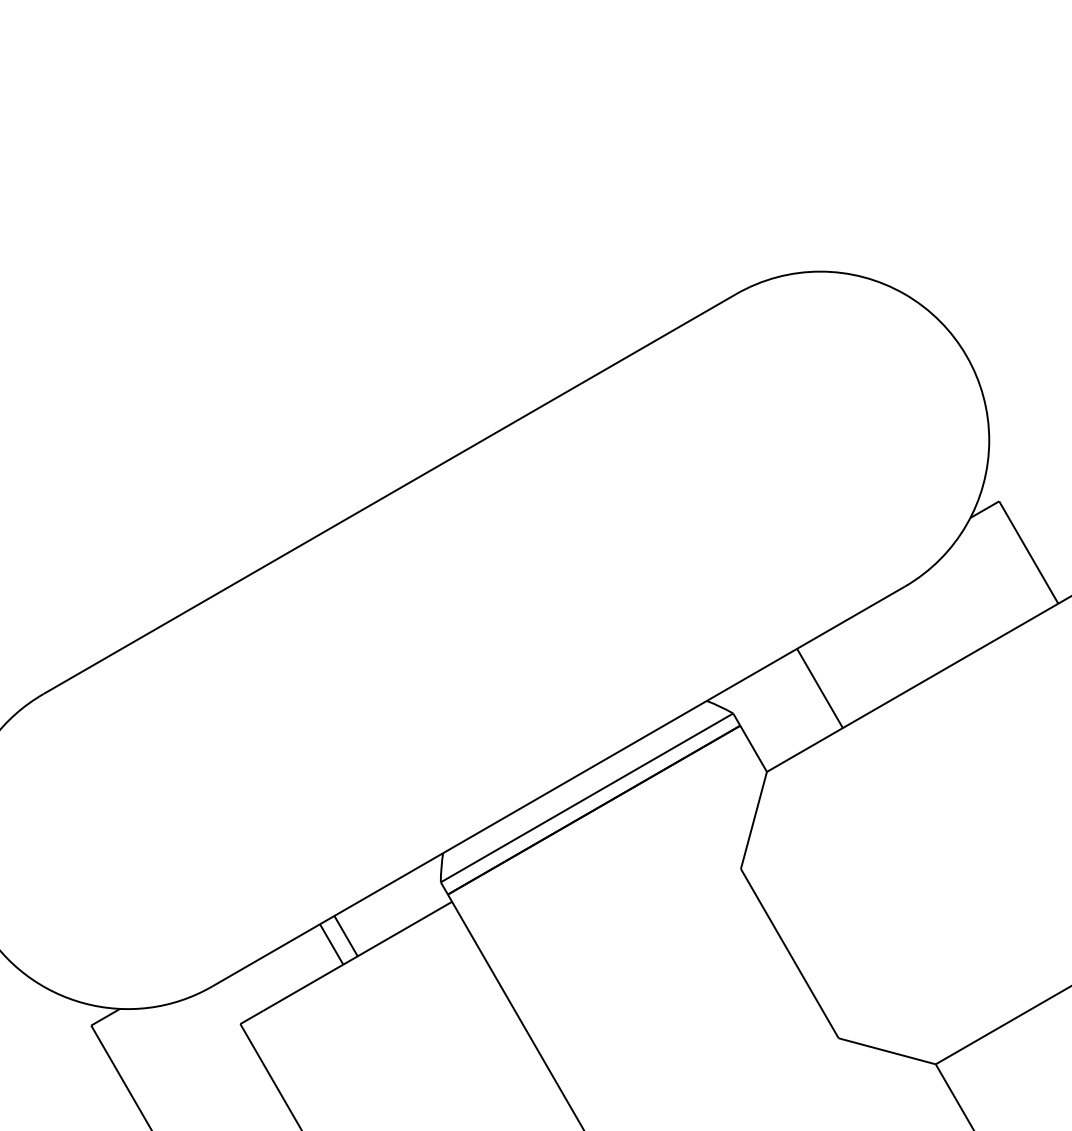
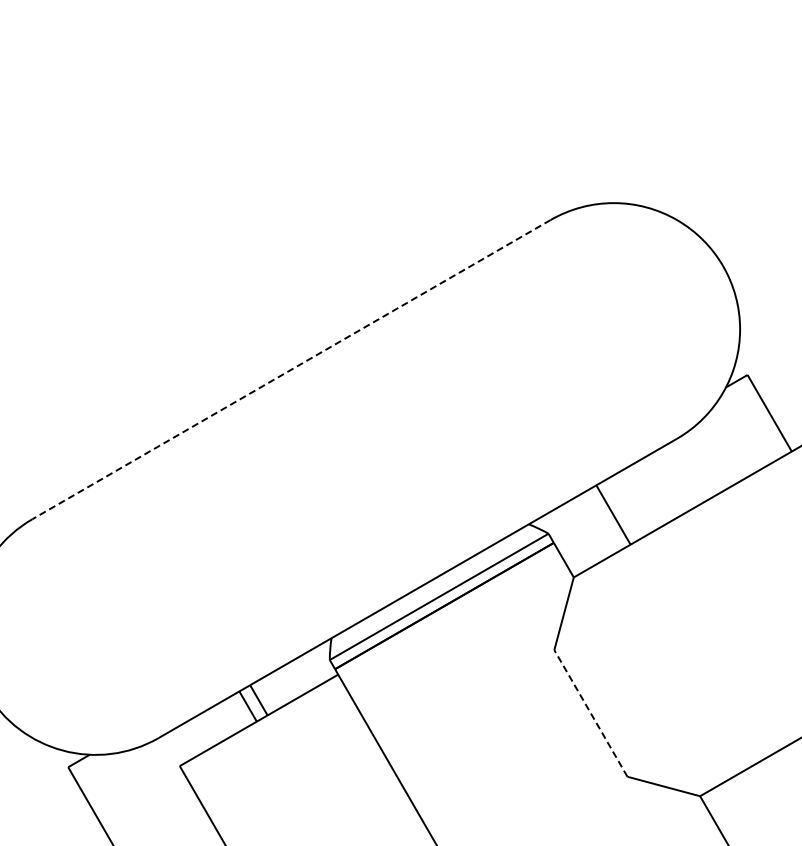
line: (389, 493) -> (291, 369), solid -> dashed
line: (789, 953) -> (590, 713), solid -> dashed

